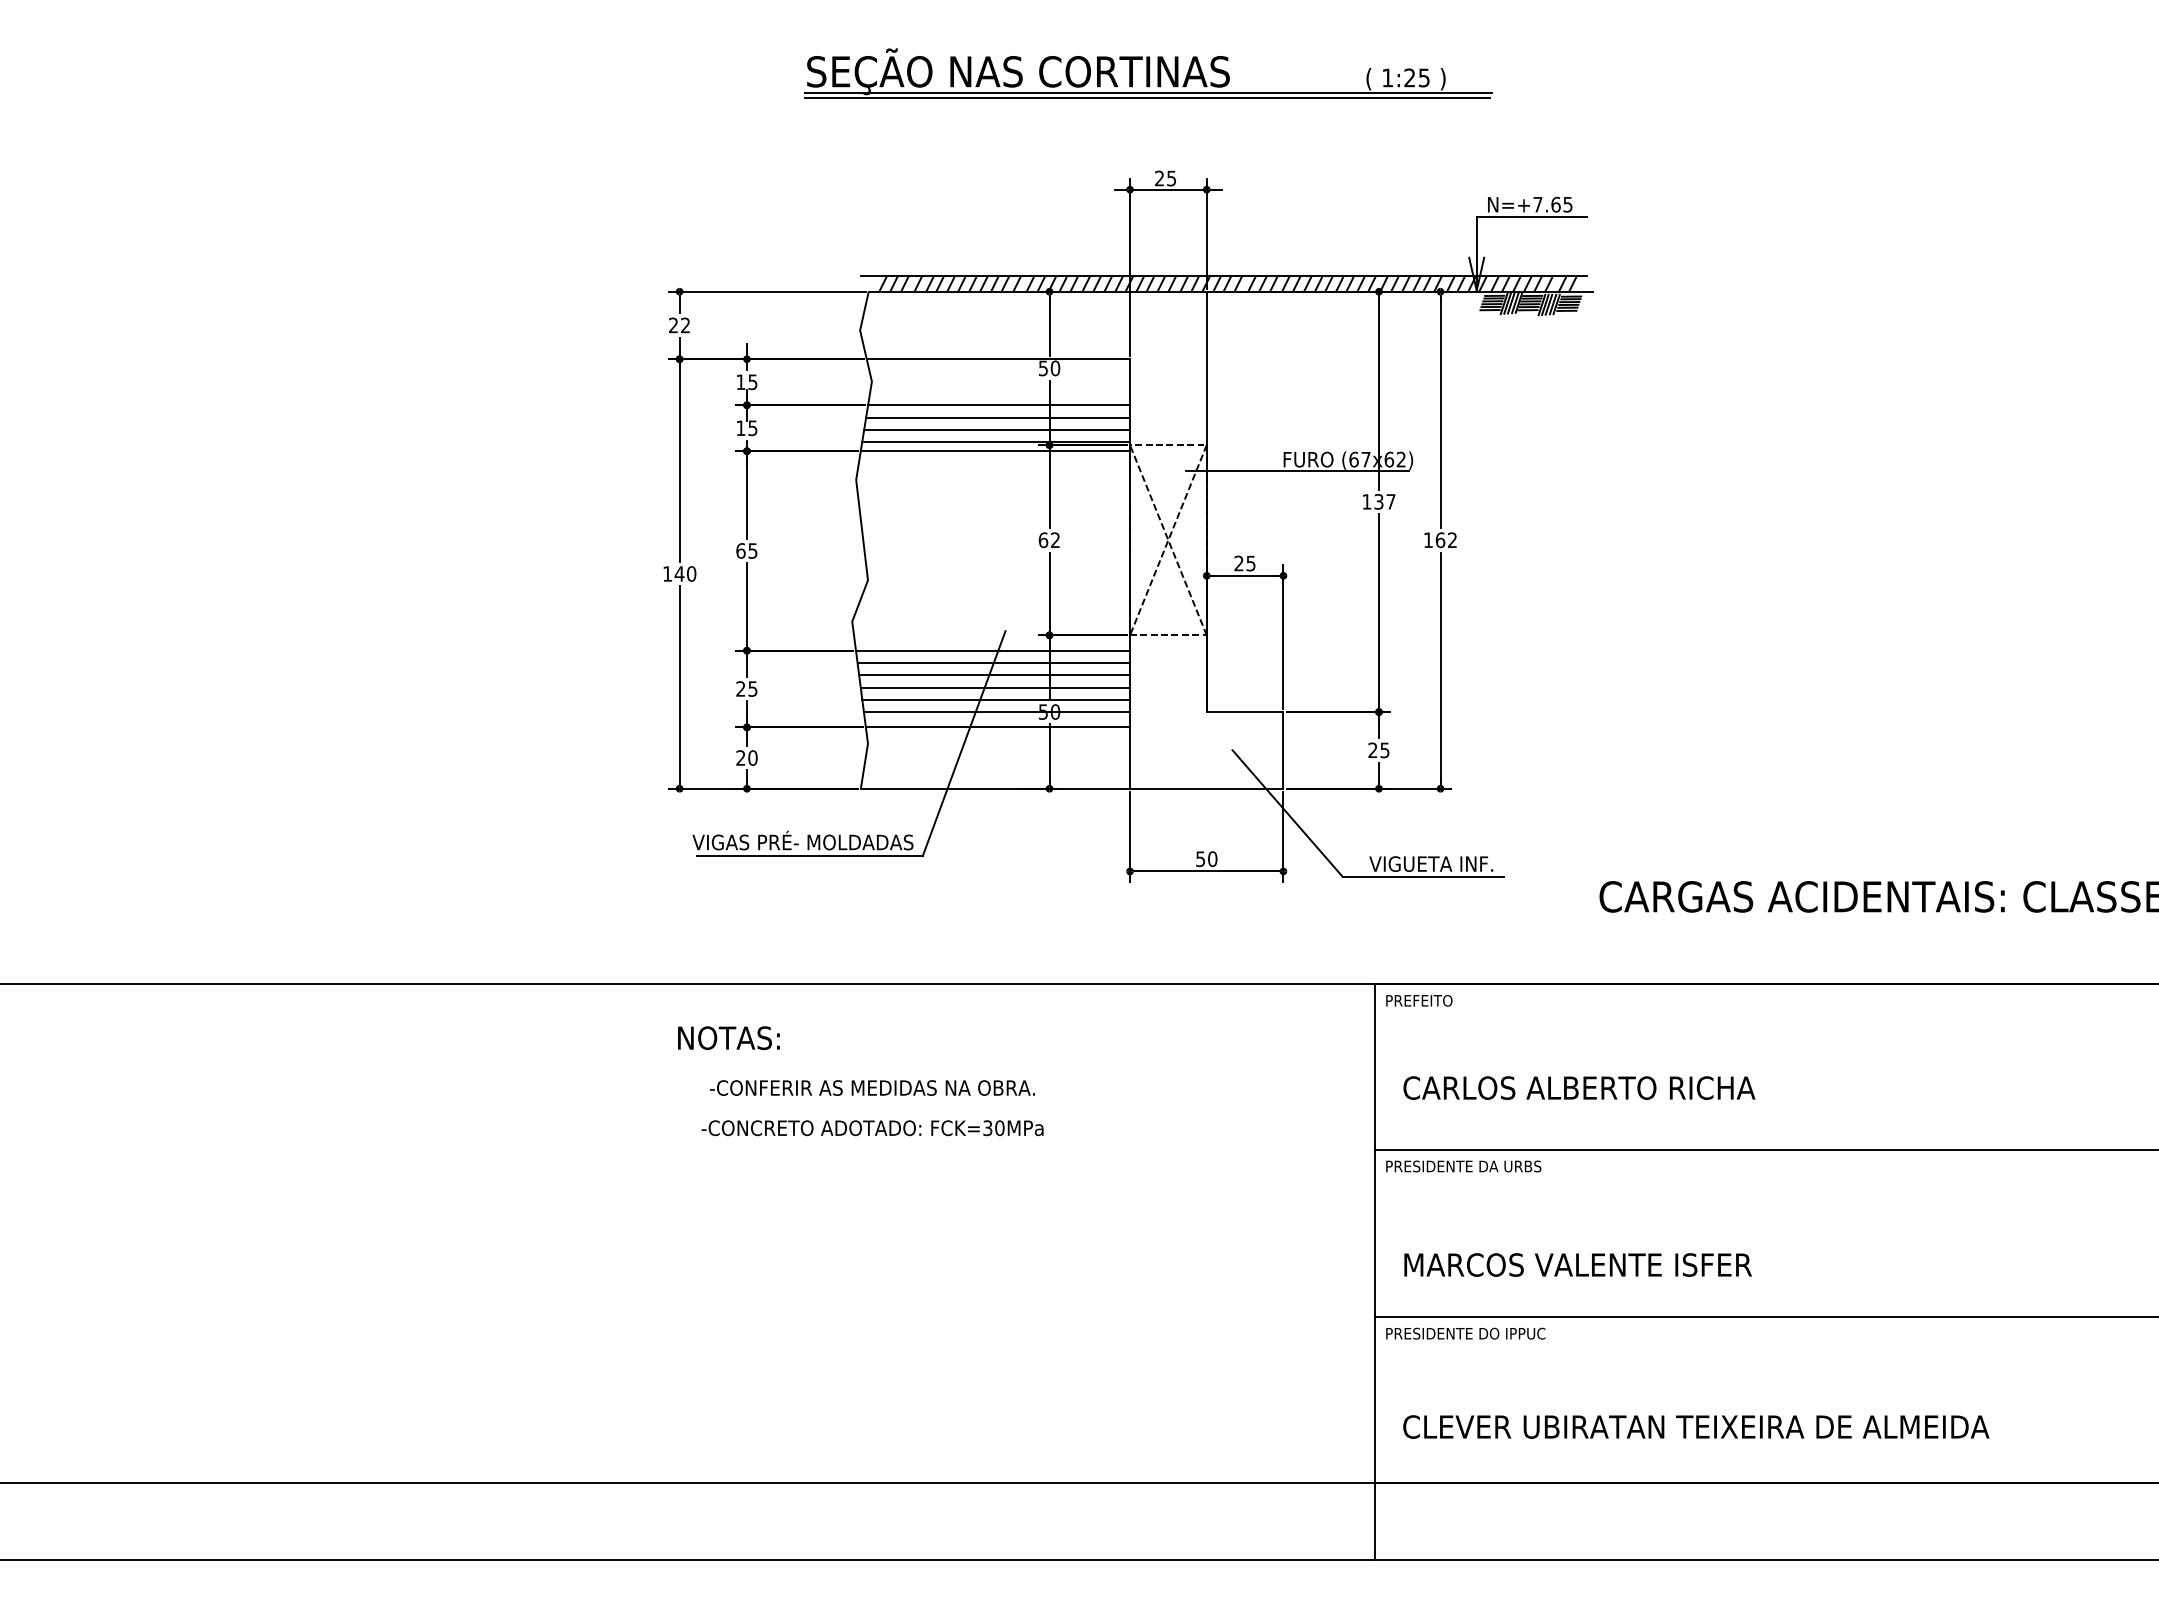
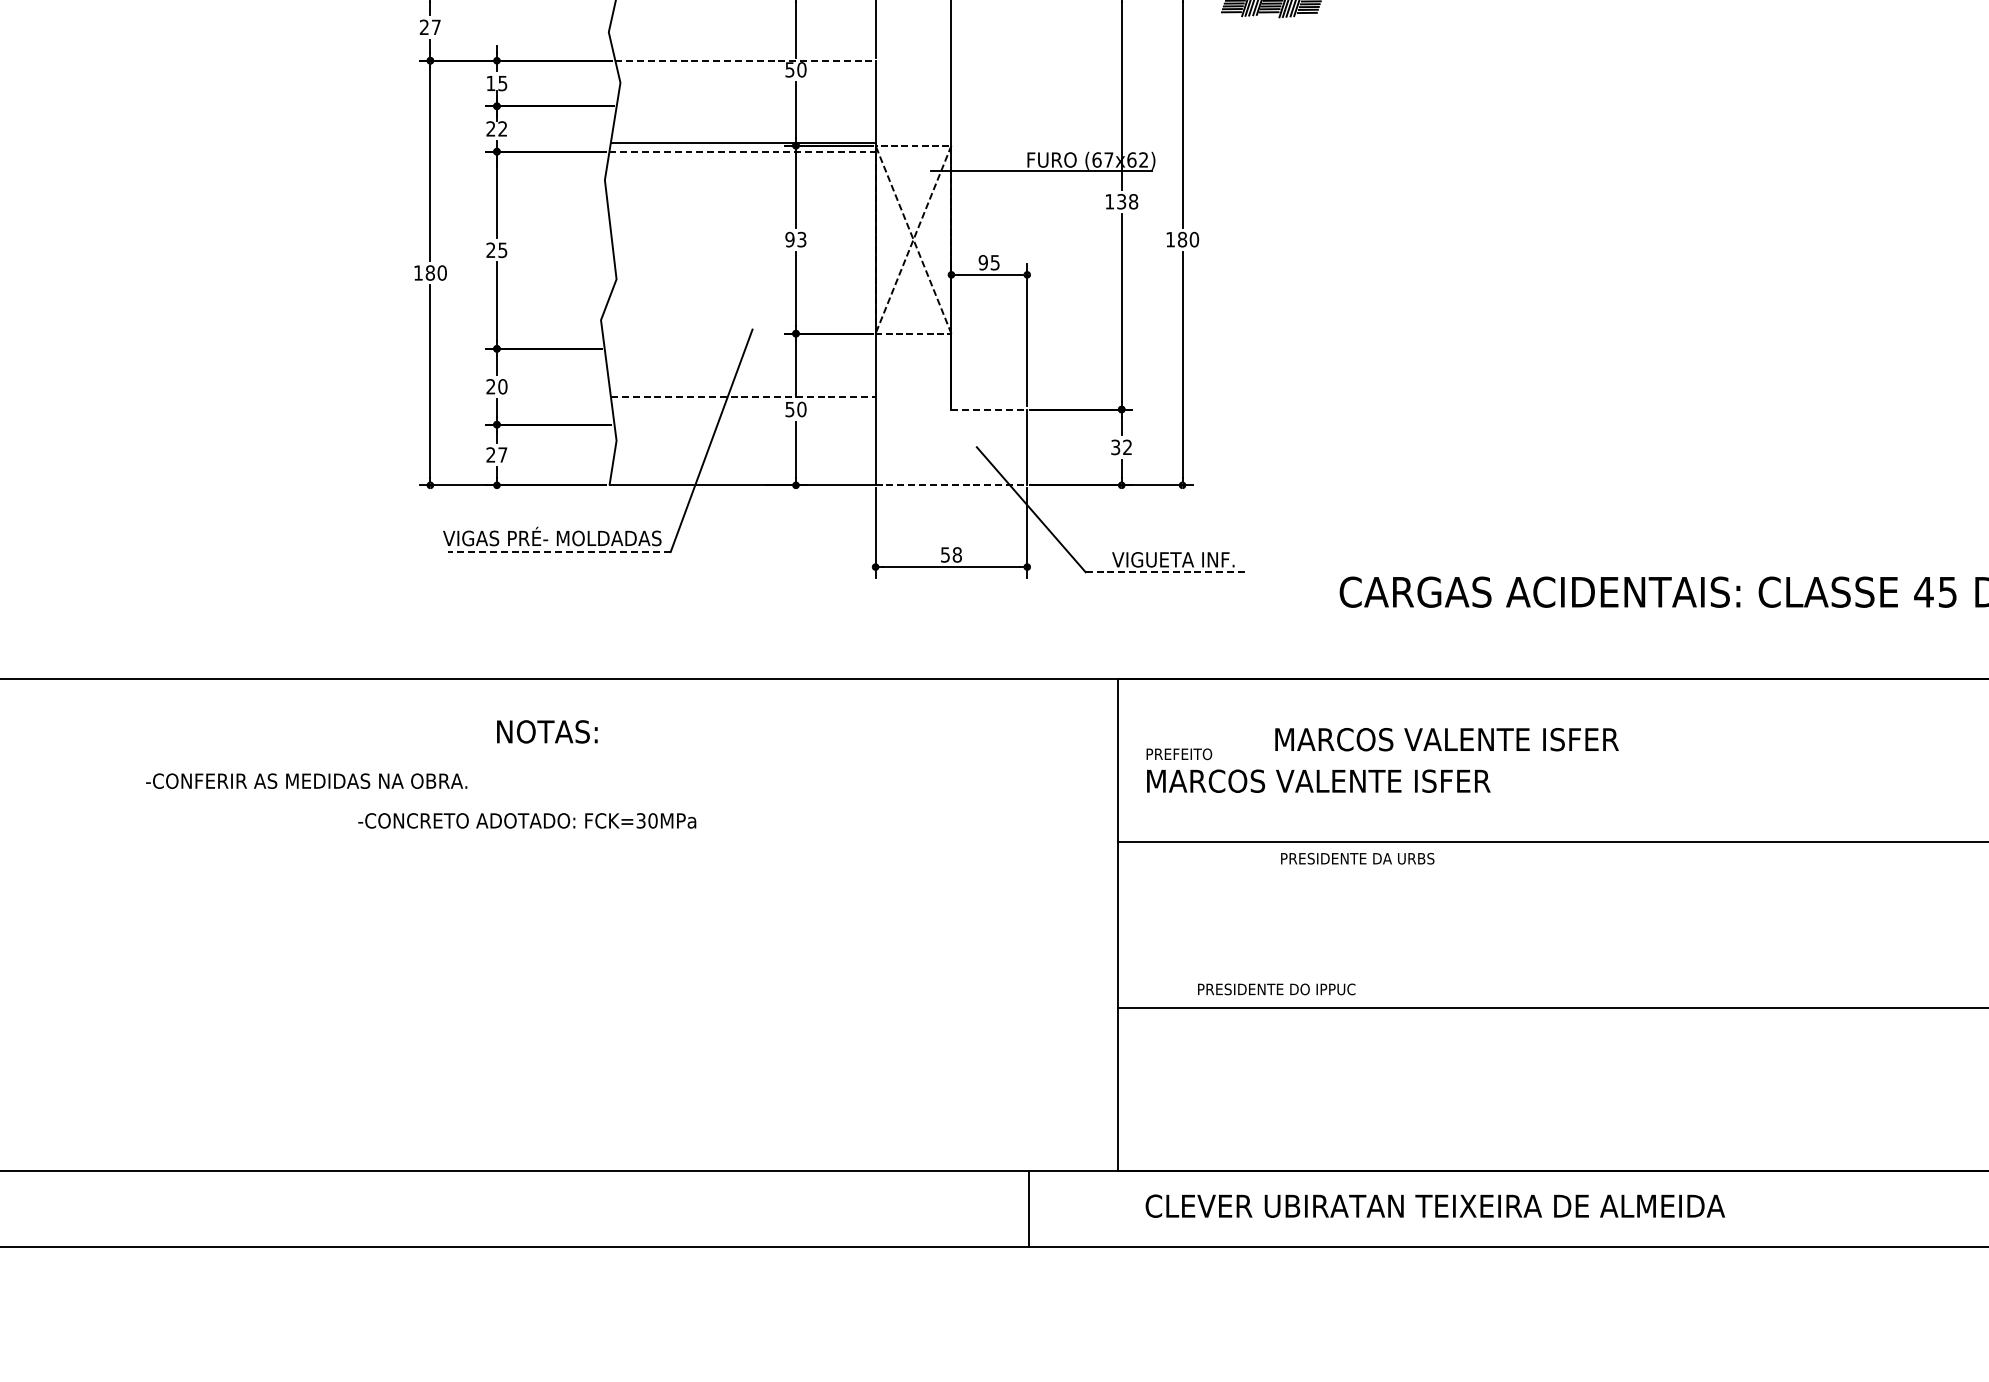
text: (685, 325) -> (436, 27), 22 -> 27
line: (998, 359) -> (745, 61), solid -> dashed
line: (999, 405) -> (746, 106), removed
line: (998, 417) -> (745, 118), removed
text: (746, 428) -> (496, 129), 15 -> 22
line: (997, 429) -> (744, 130), removed
line: (995, 451) -> (742, 151), solid -> dashed
text: (1390, 501) -> (1133, 201), 137 -> 138
text: (1048, 540) -> (795, 239), 62 -> 93
text: (1446, 540) -> (1188, 239), 162 -> 180
text: (740, 550) -> (490, 249), 65 -> 25
text: (1238, 563) -> (982, 262), 25 -> 95
text: (679, 573) -> (430, 272), 140 -> 180
line: (993, 650) -> (740, 348), removed
line: (993, 662) -> (740, 360), removed
line: (994, 675) -> (741, 373), removed
line: (995, 687) -> (742, 385), removed
text: (752, 688) -> (502, 386), 25 -> 20
line: (996, 699) -> (743, 397), solid -> dashed
line: (996, 712) -> (743, 409), removed
line: (1245, 712) -> (989, 409), solid -> dashed
line: (997, 727) -> (744, 424), removed
text: (1378, 750) -> (1121, 447), 25 -> 32
text: (752, 757) -> (502, 454), 20 -> 27
line: (1206, 788) -> (951, 485), solid -> dashed
line: (809, 856) -> (558, 552), solid -> dashed
text: (1212, 858) -> (957, 554), 50 -> 58
line: (1423, 876) -> (1165, 572), solid -> dashed
text: (1419, 1000) -> (1179, 753), moved
text: (728, 1037) -> (546, 731), moved
text: (872, 1087) -> (306, 780), moved
text: (1579, 1087) -> (1319, 780), CARLOS ALBERTO RICHA -> MARCOS VALENTE ISFER
text: (872, 1128) -> (527, 821), moved
text: (1463, 1166) -> (1357, 858), moved
text: (1577, 1264) -> (1446, 739), moved
text: (1465, 1333) -> (1276, 989), moved
text: (1696, 1426) -> (1435, 1205), moved
line: (1374, 1520) -> (1028, 1208), moved

